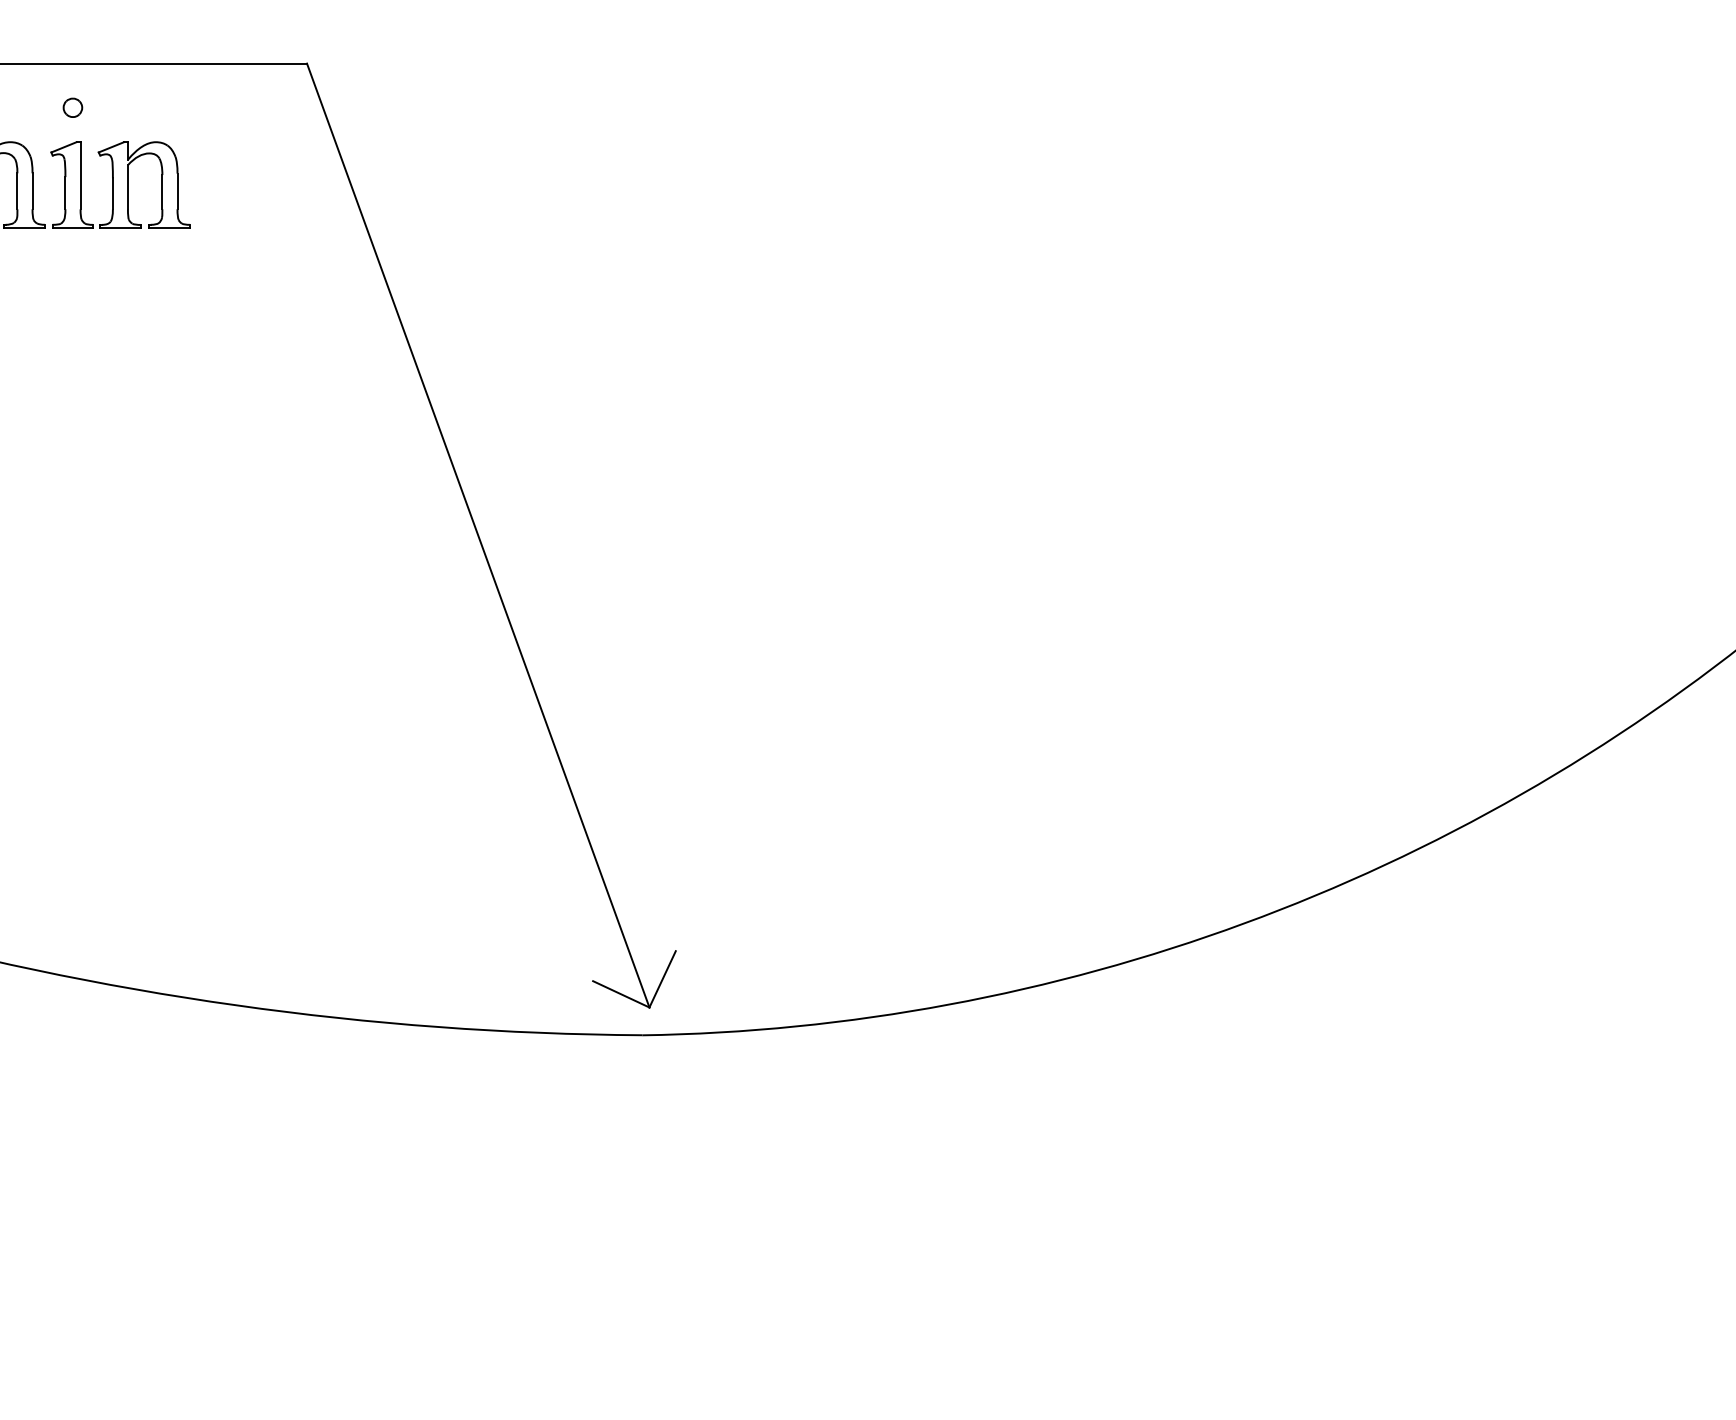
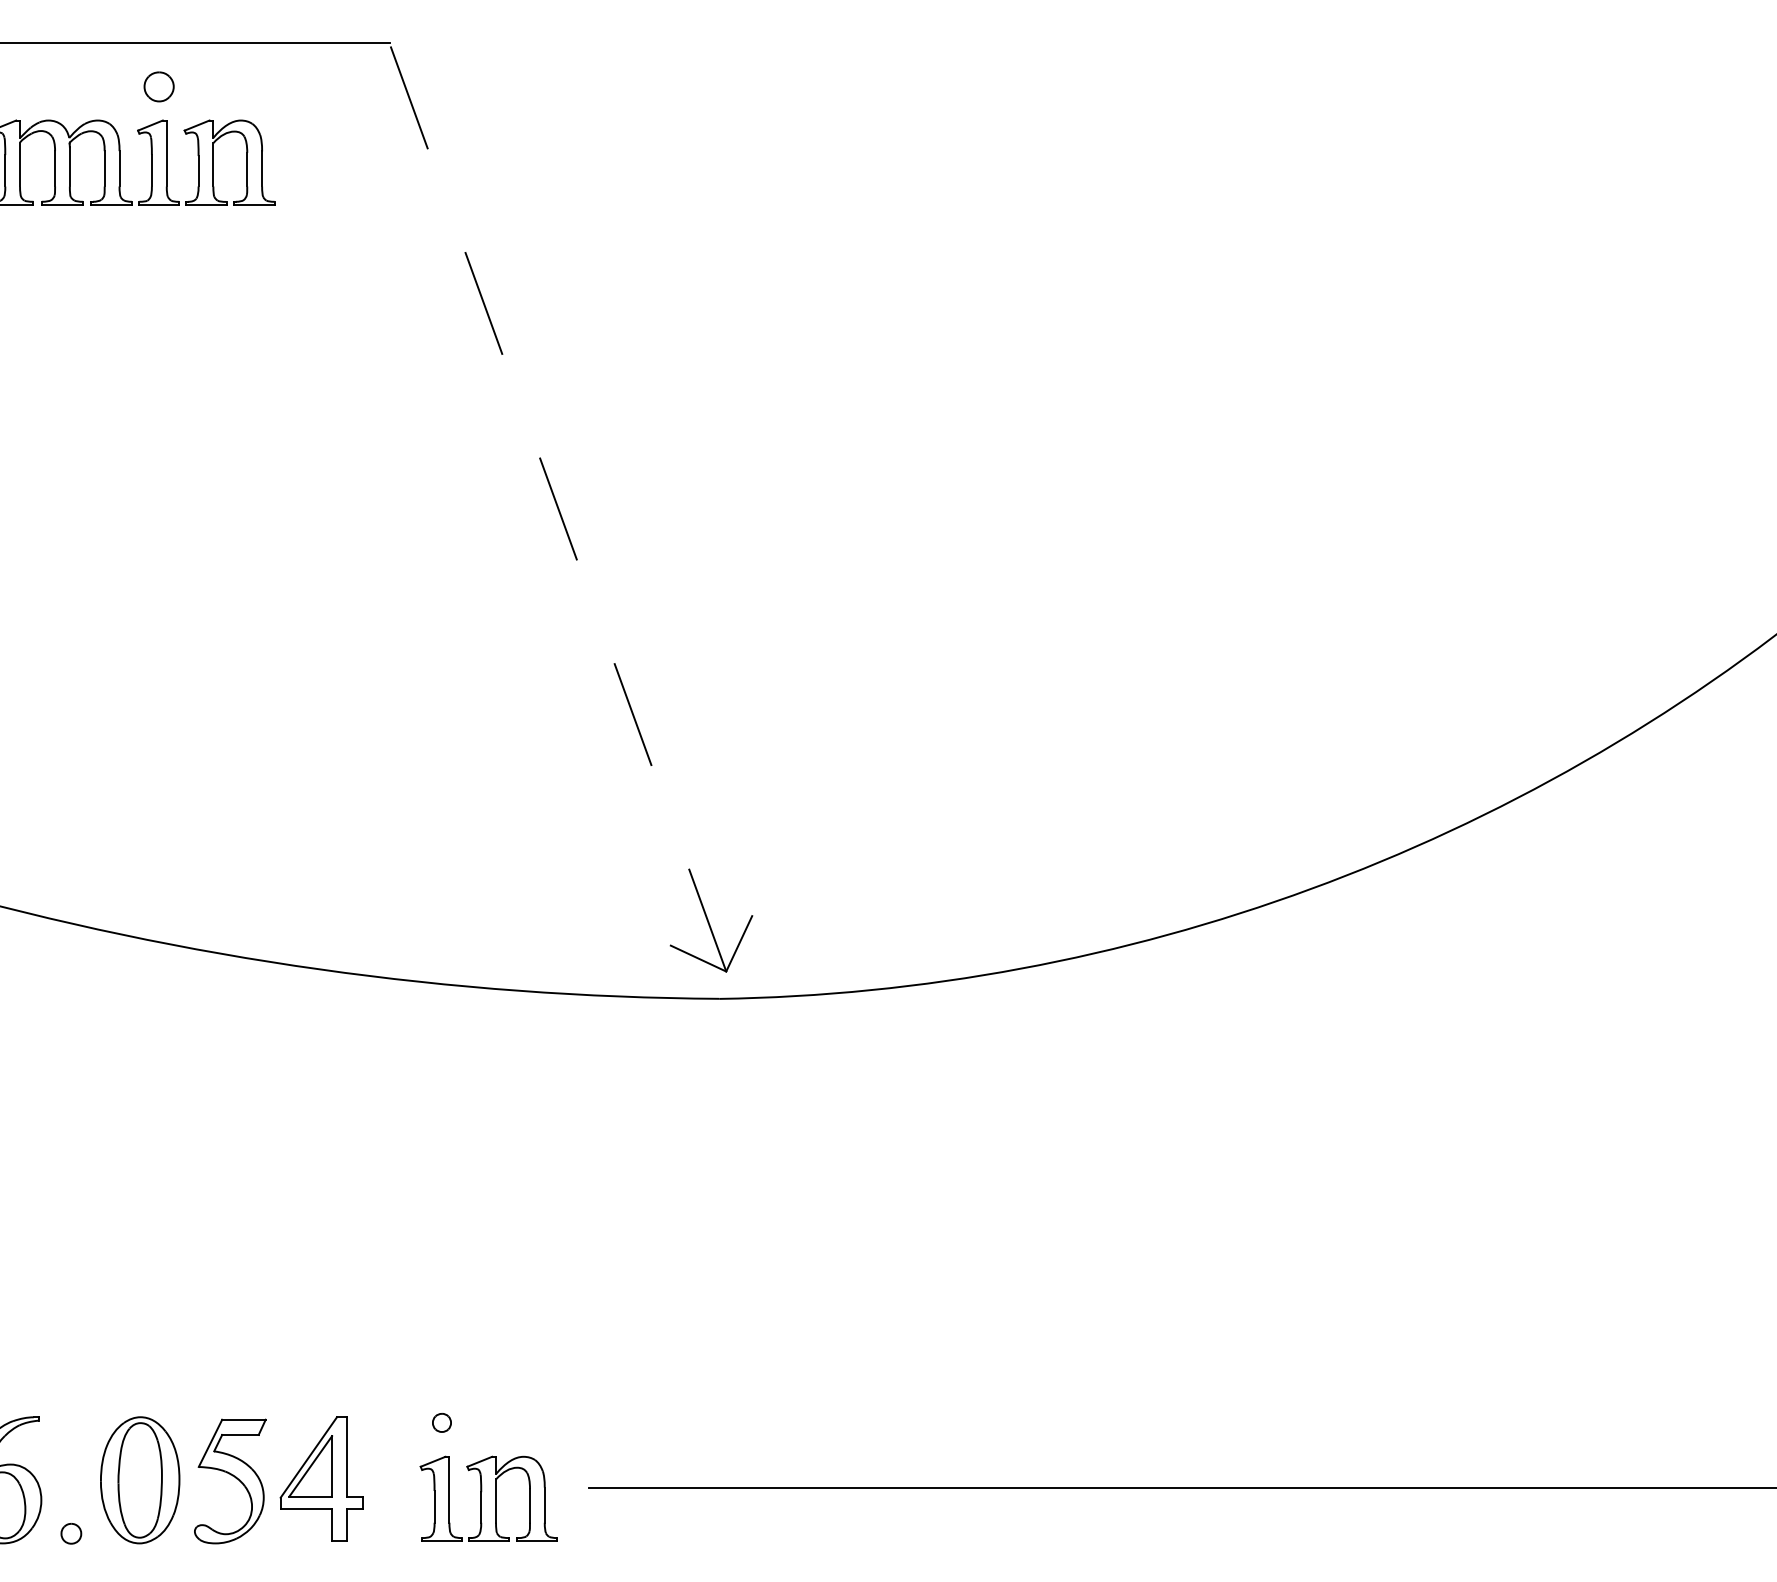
part: (73, 107) -> (159, 86), size x1.6
line: (477, 535) -> (557, 507), solid -> dashed

